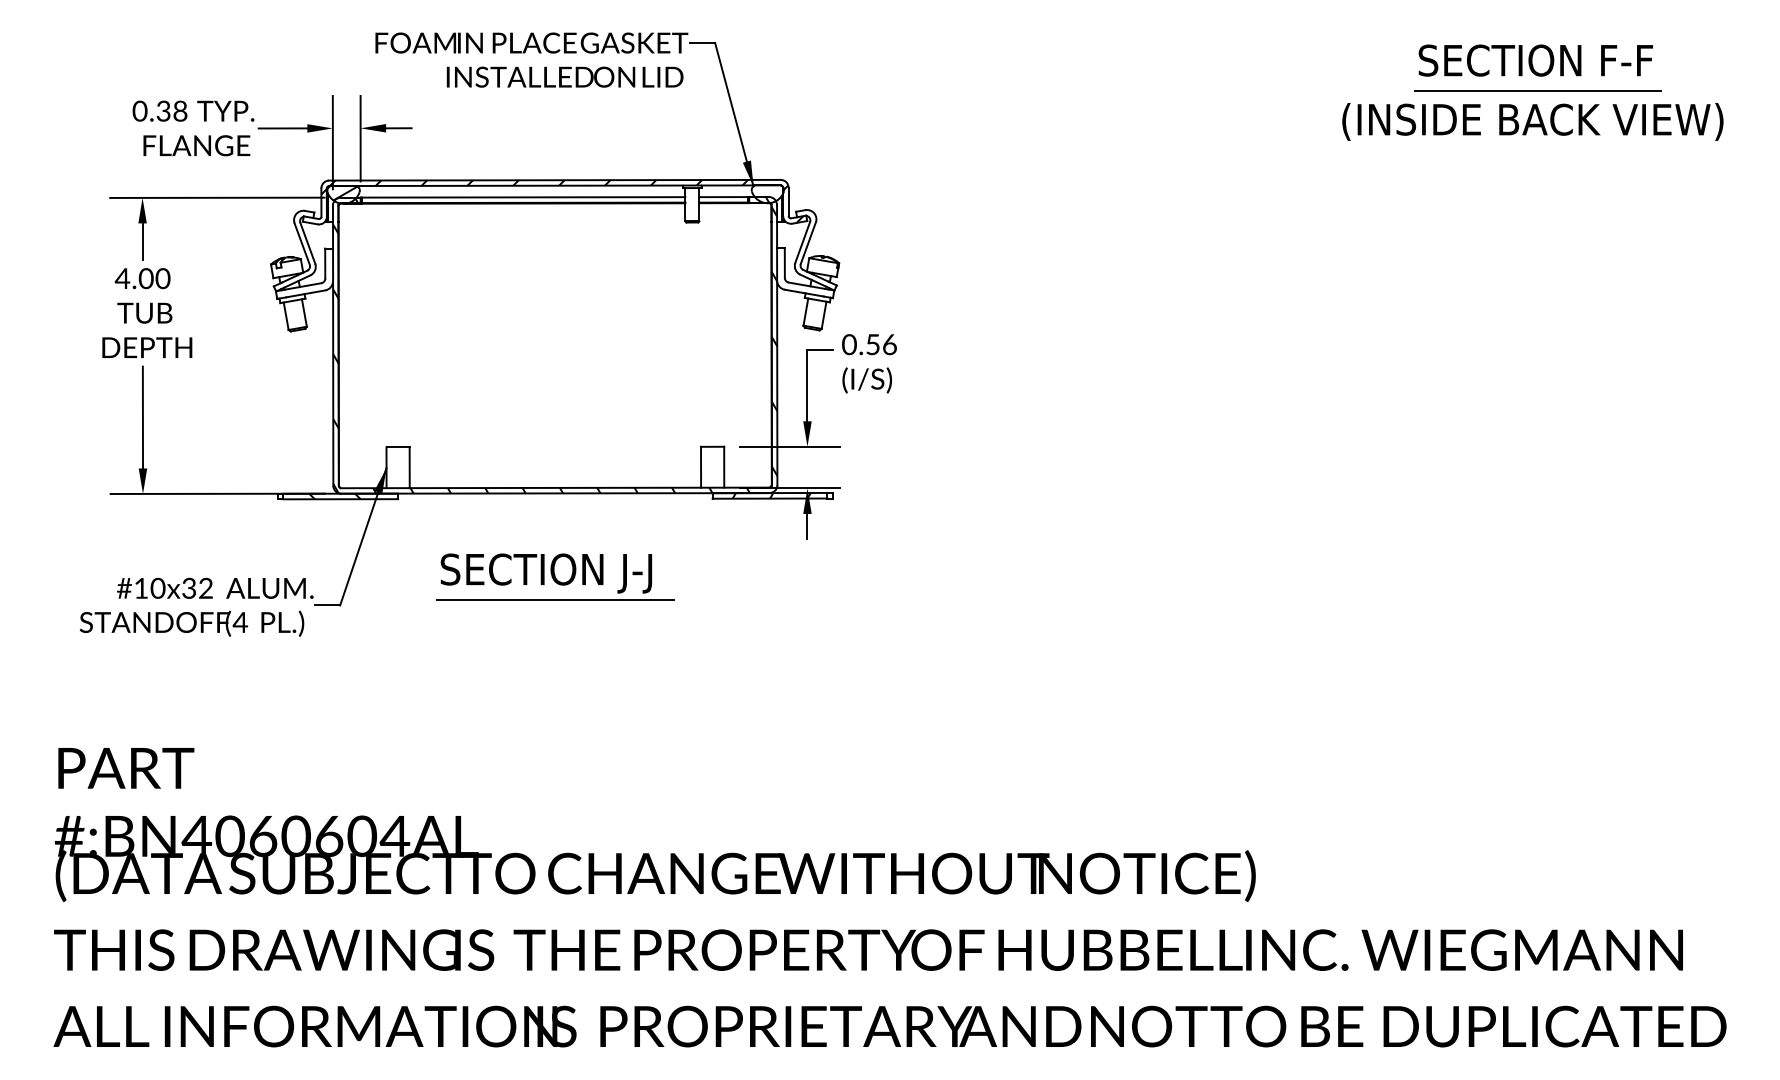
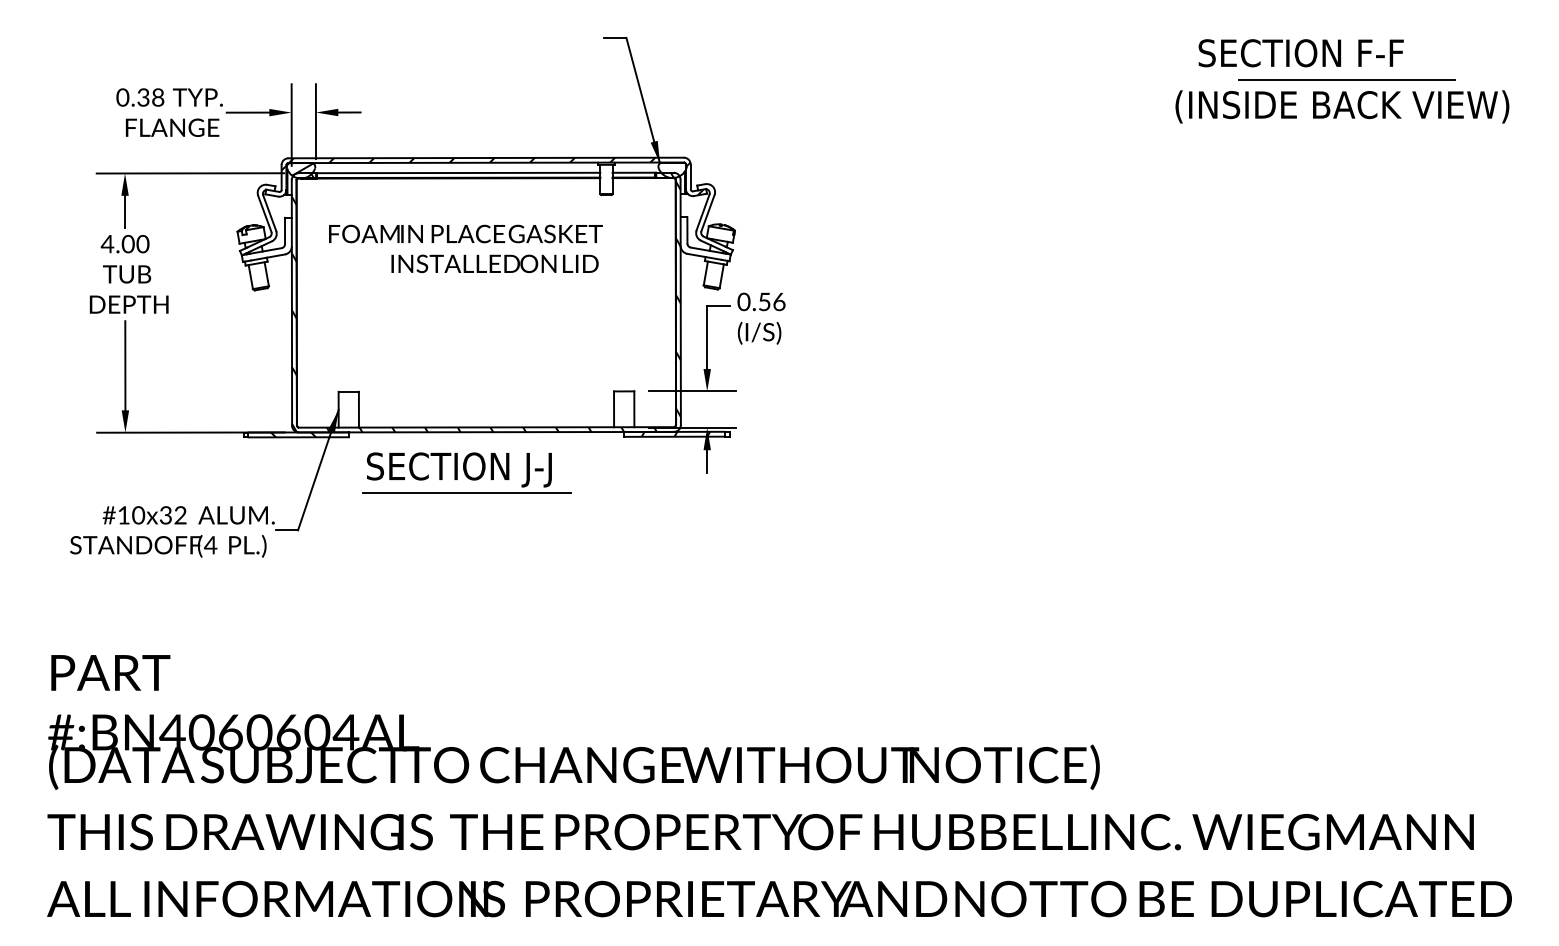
text: (531, 59) -> (465, 248), moved
text: (1535, 60) -> (1300, 53), moved
part: (555, 576) -> (467, 472), moved

